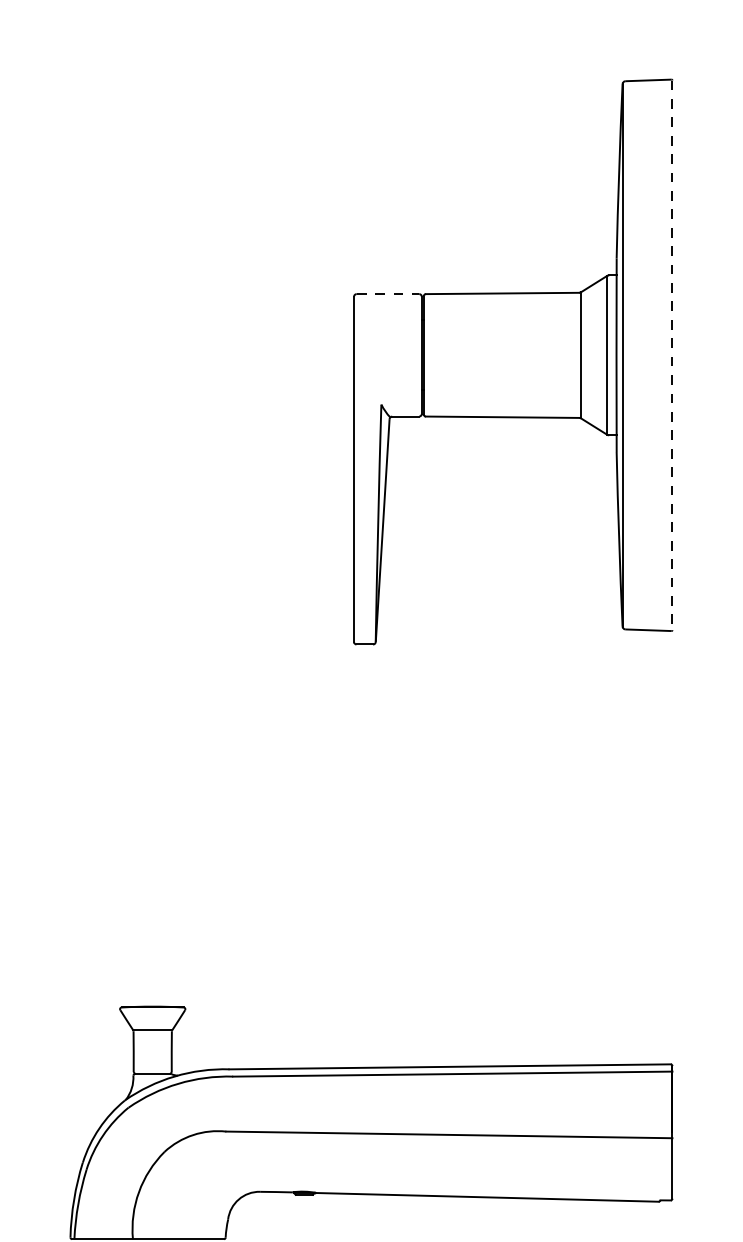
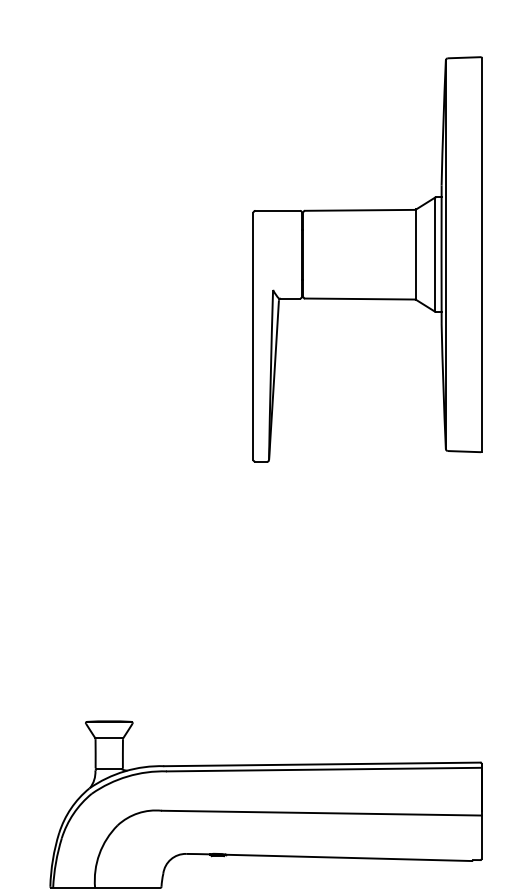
line: (388, 293) -> (278, 210), dashed -> solid
line: (672, 355) -> (481, 254), dashed -> solid

